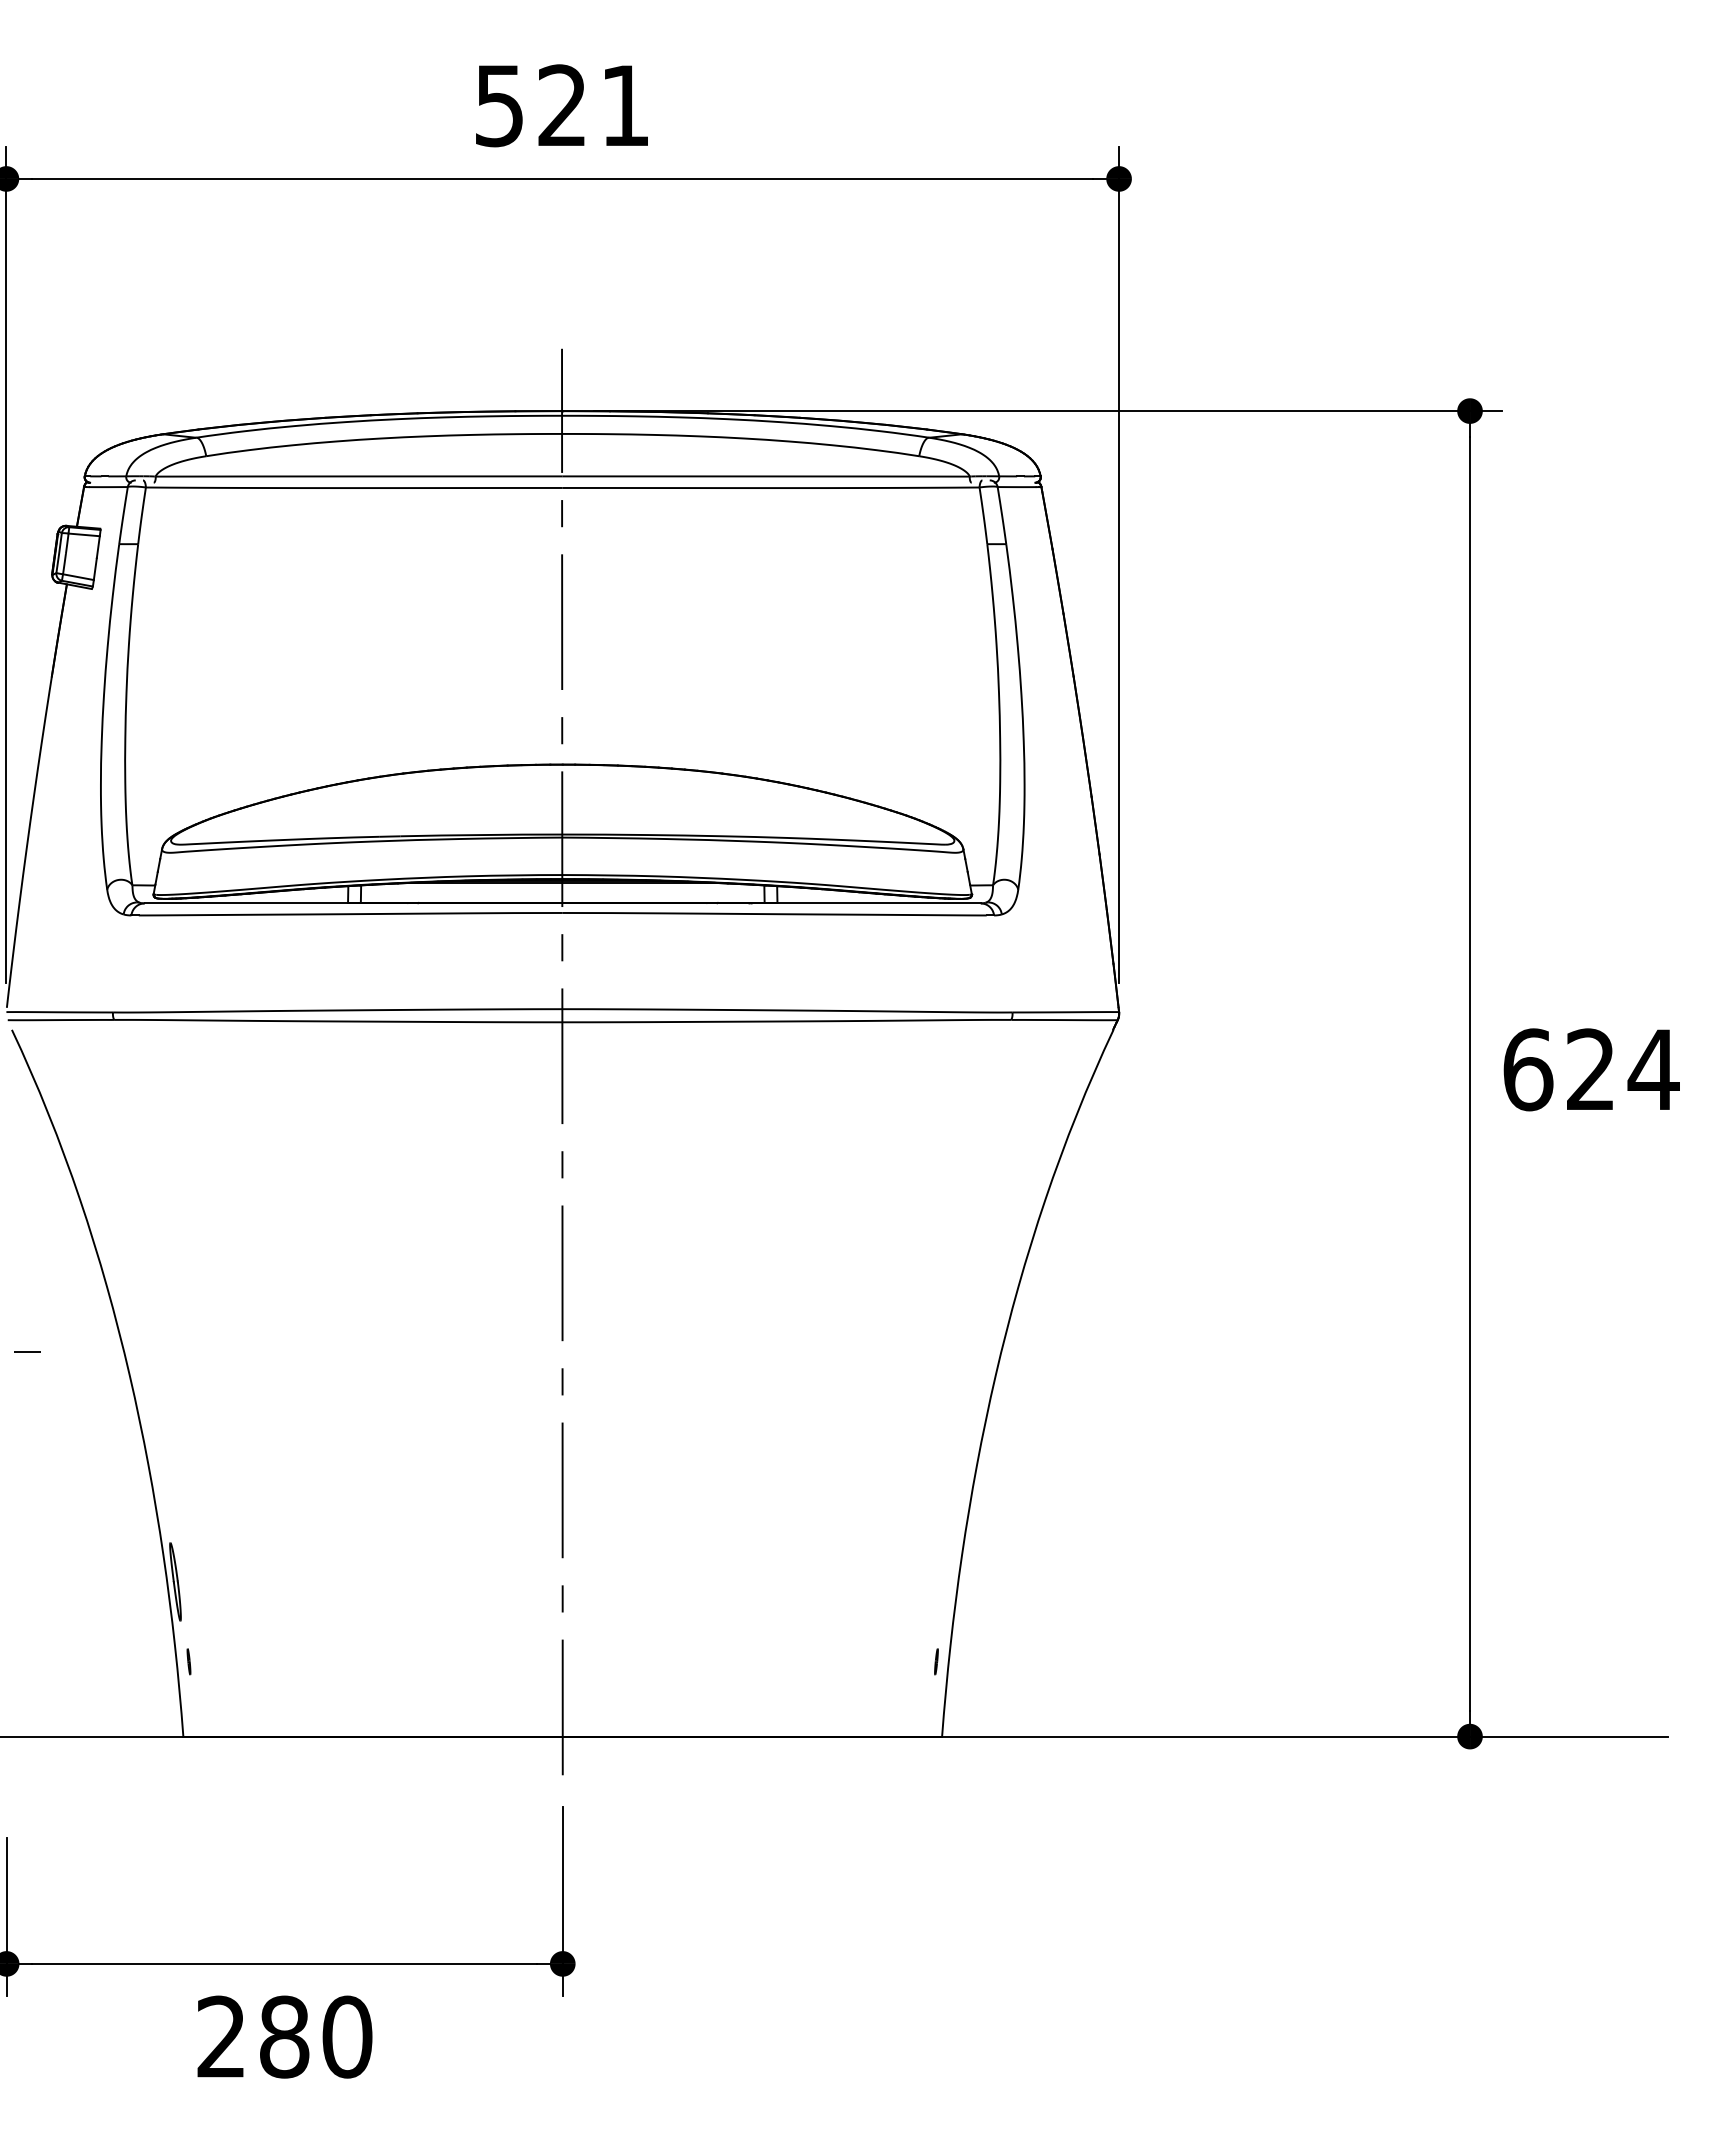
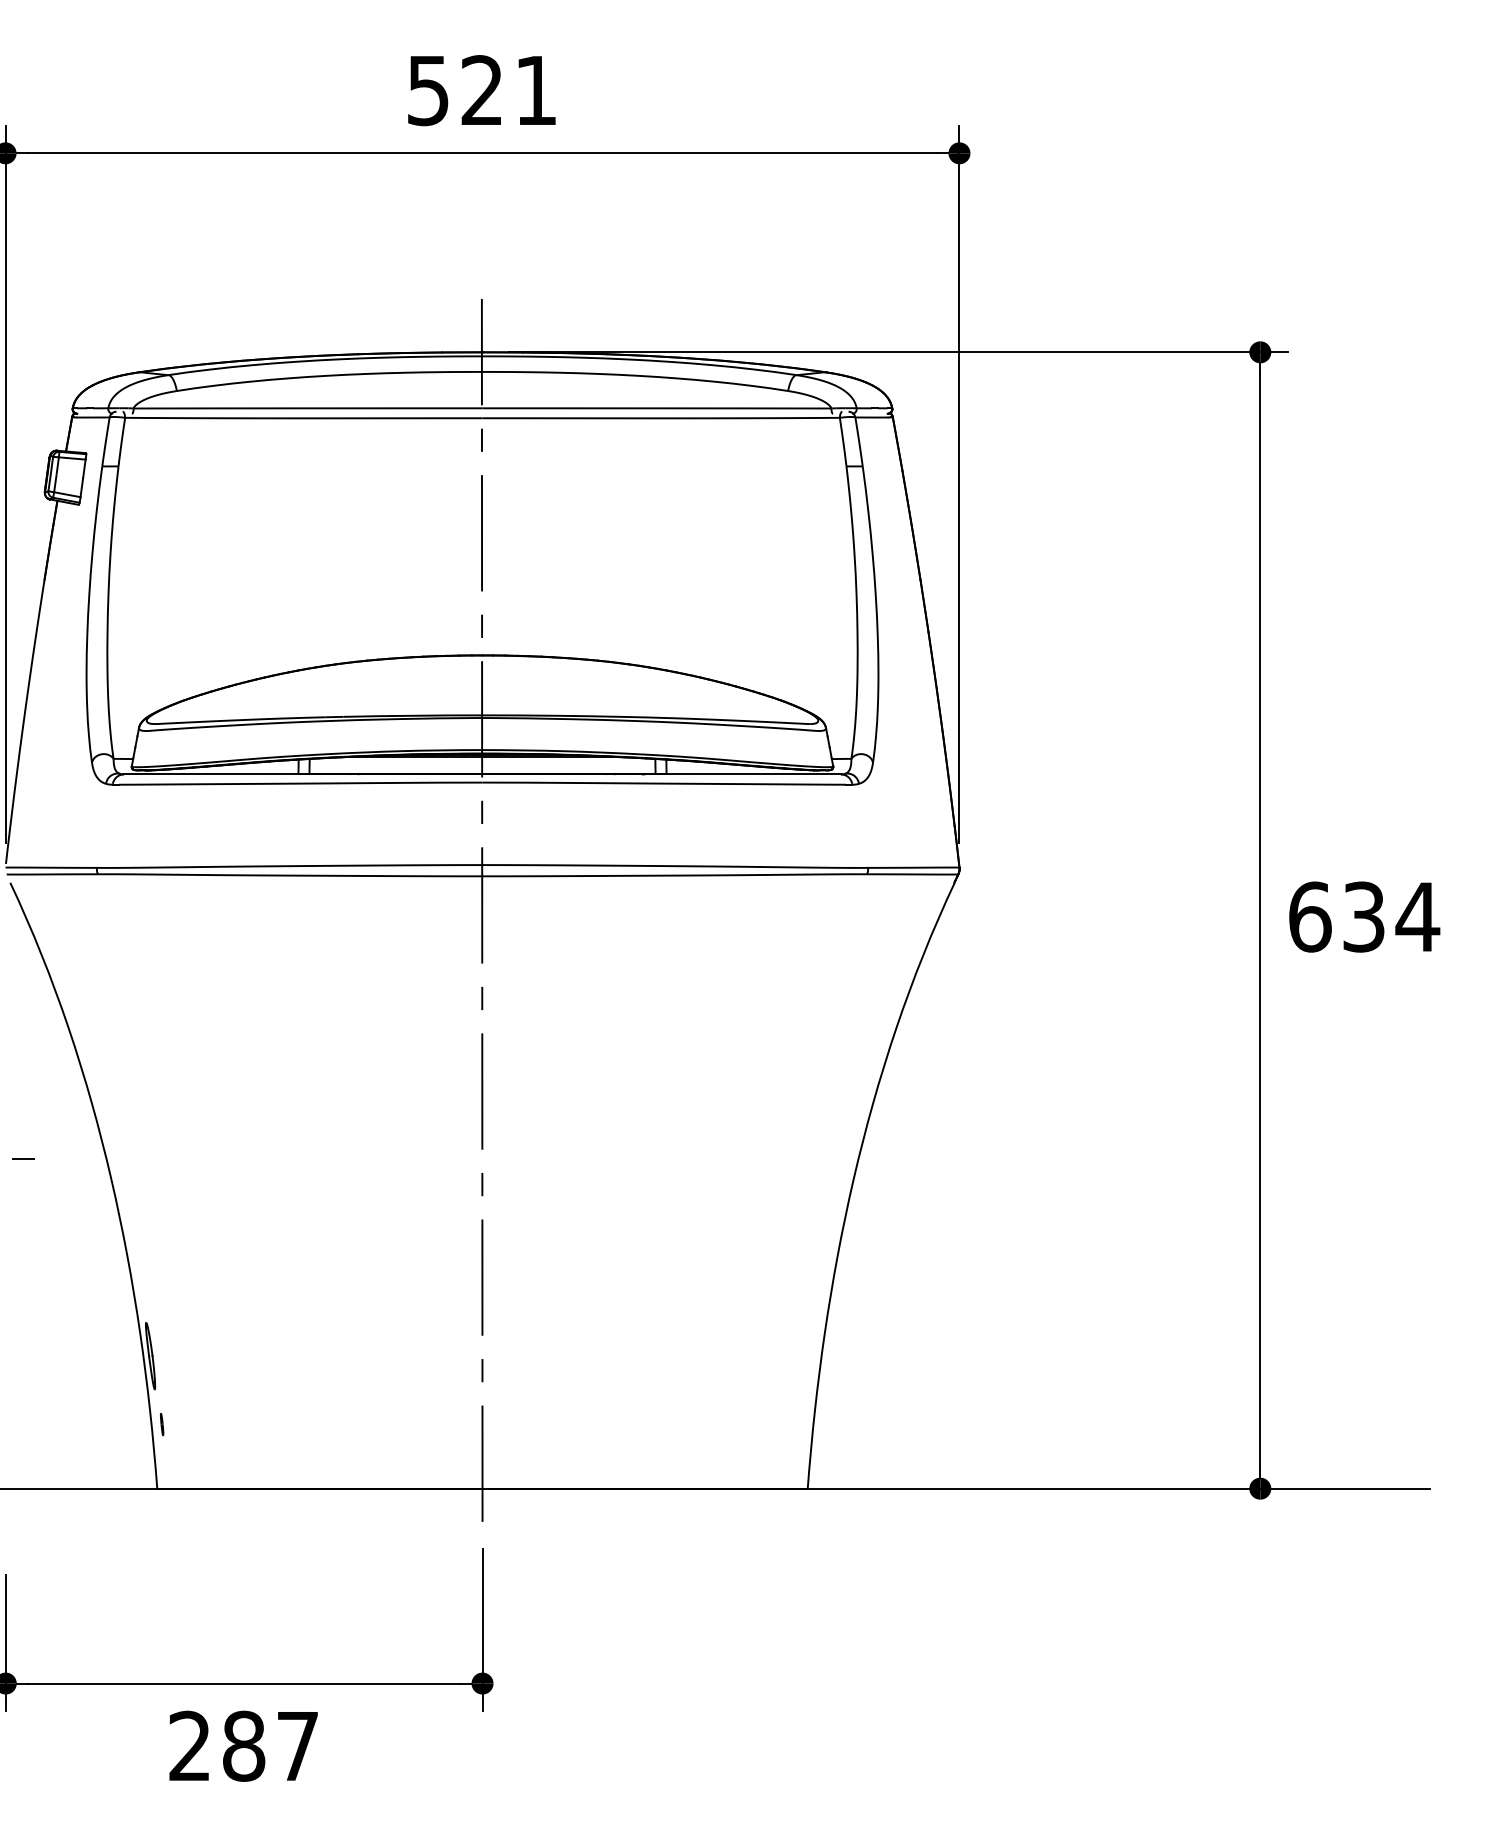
text: (1590, 1069) -> (1363, 916), 624 -> 634
line: (936, 1661) -> (802, 1424), removed
text: (347, 2036) -> (297, 1745), 280 -> 287

